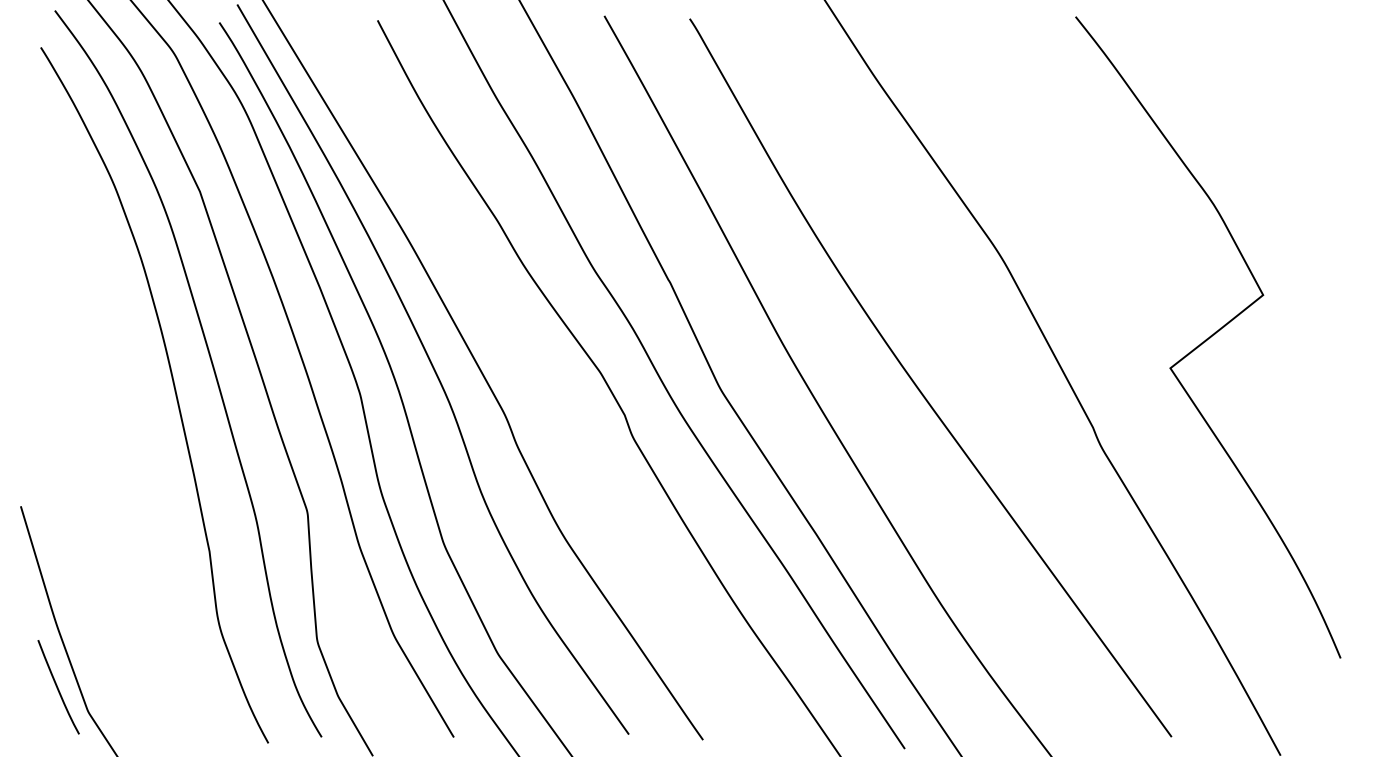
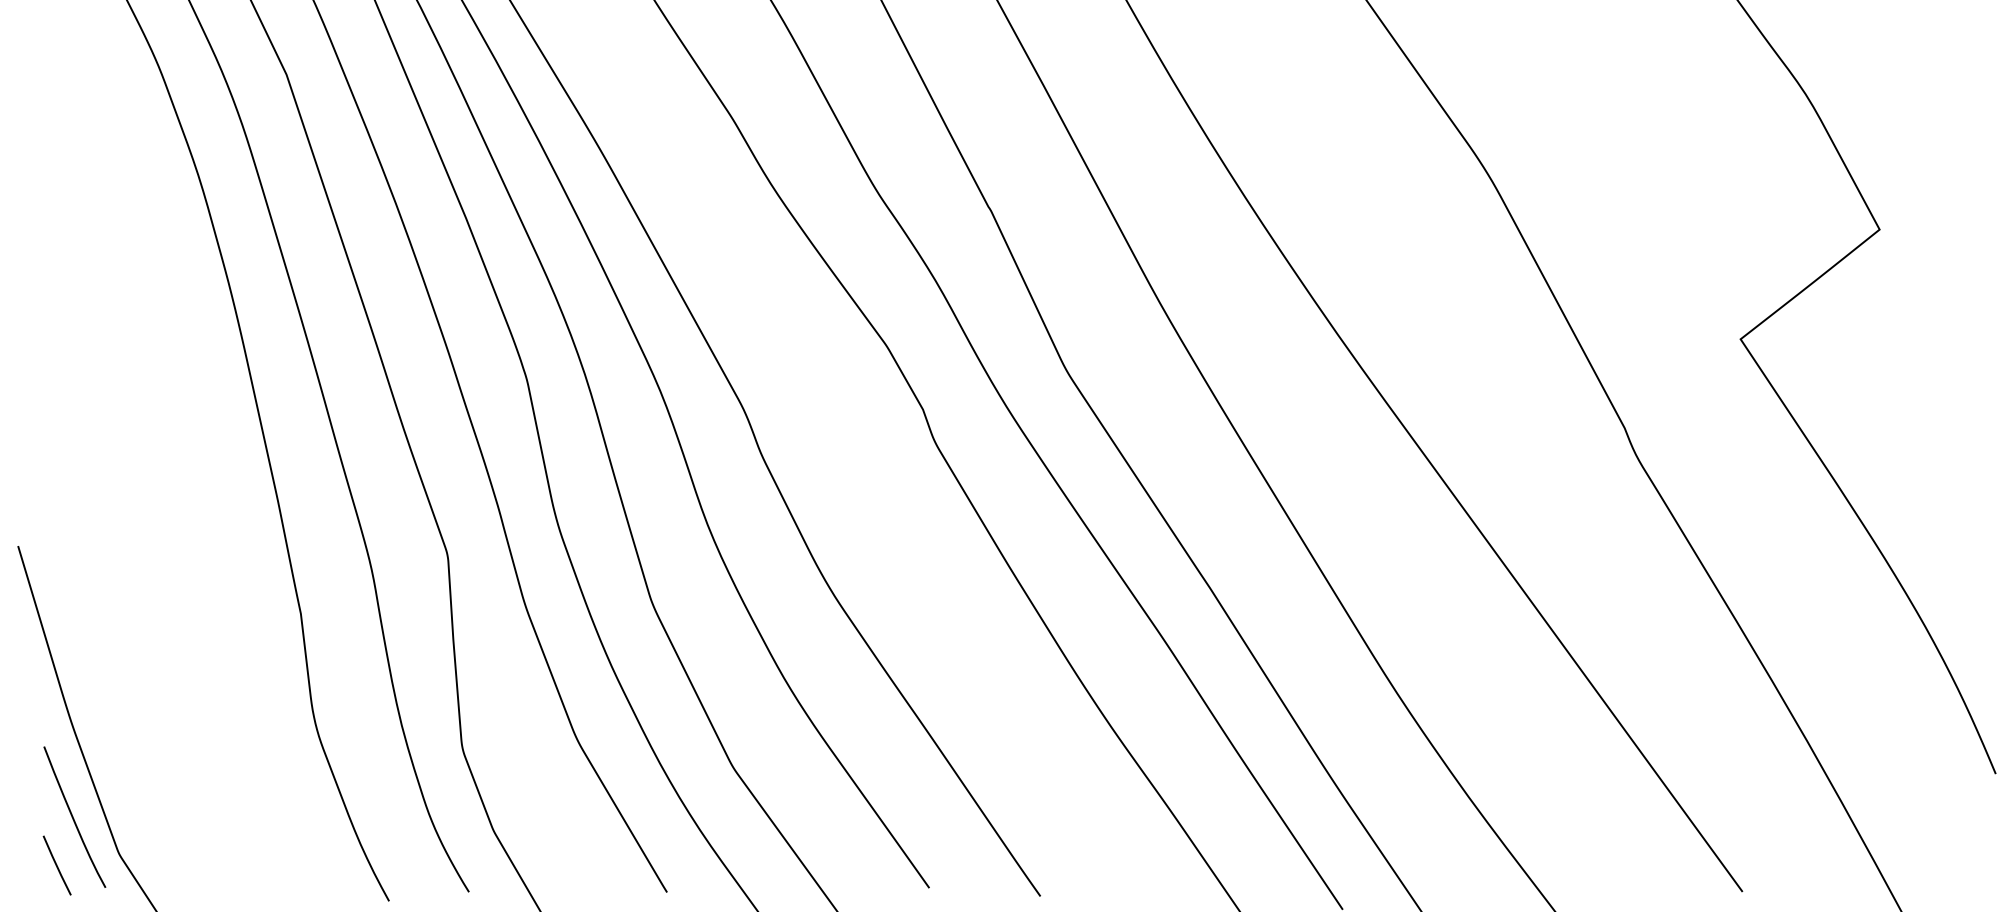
line: (46, 719) -> (56, 865), added

